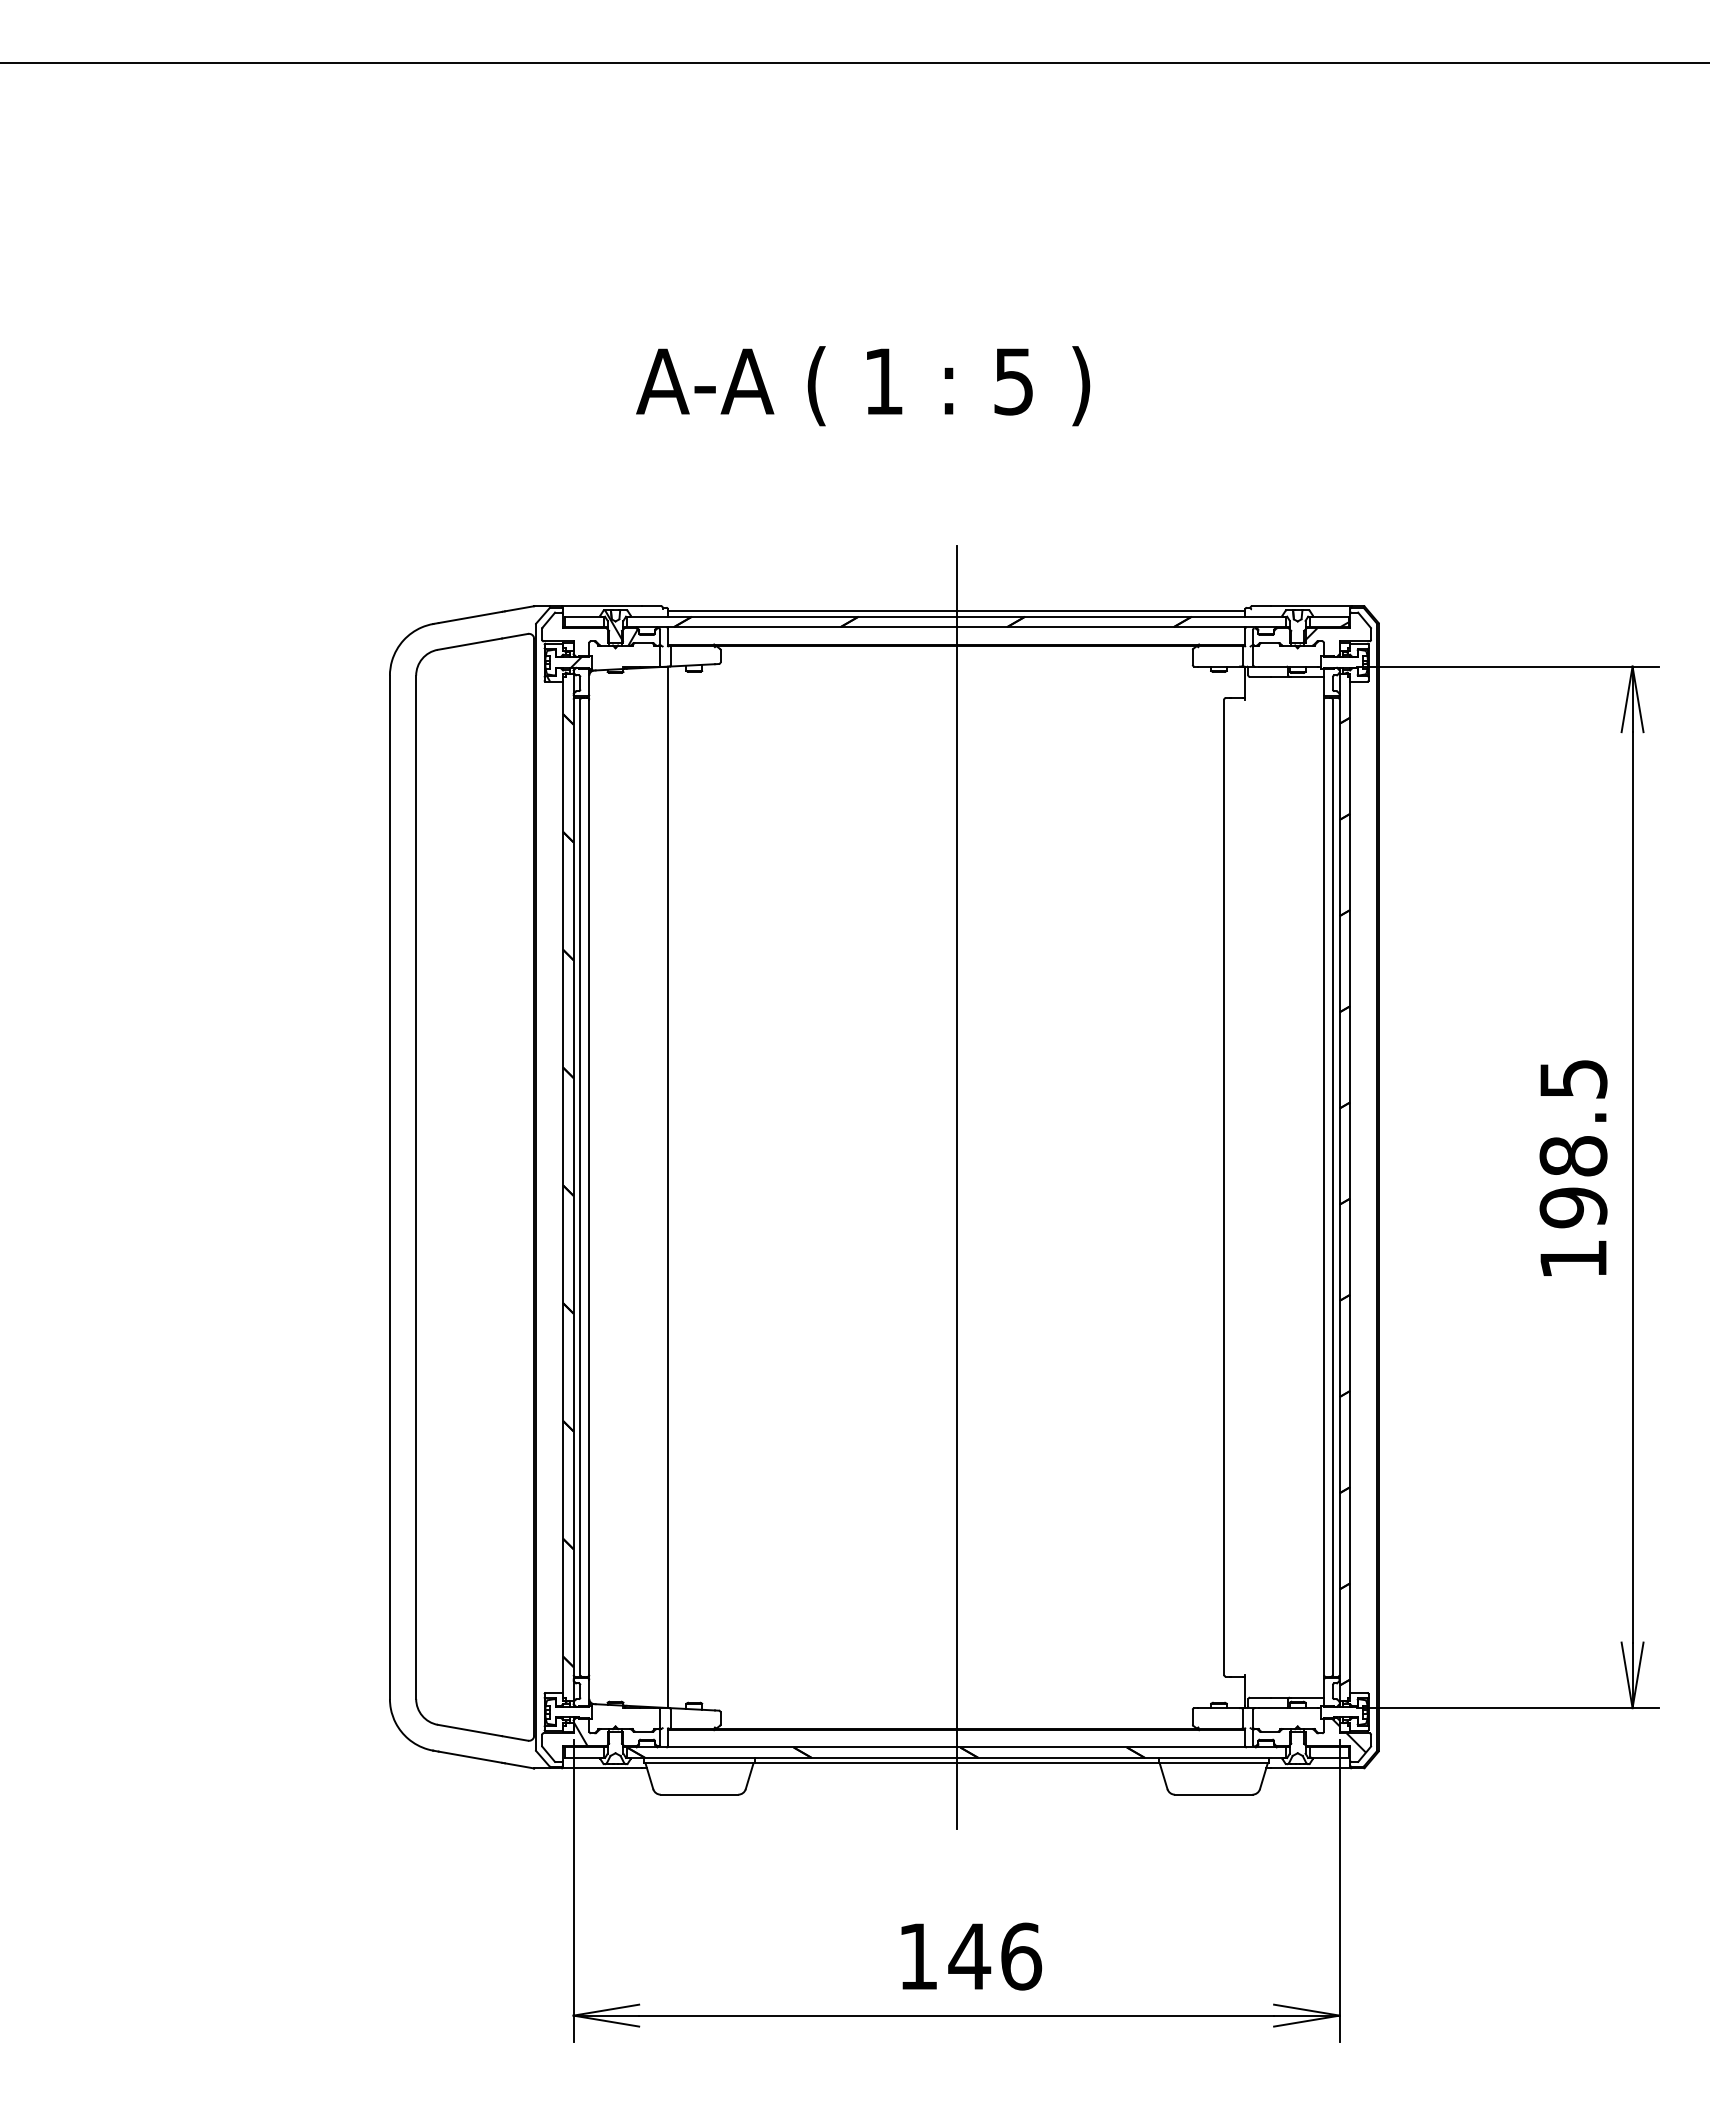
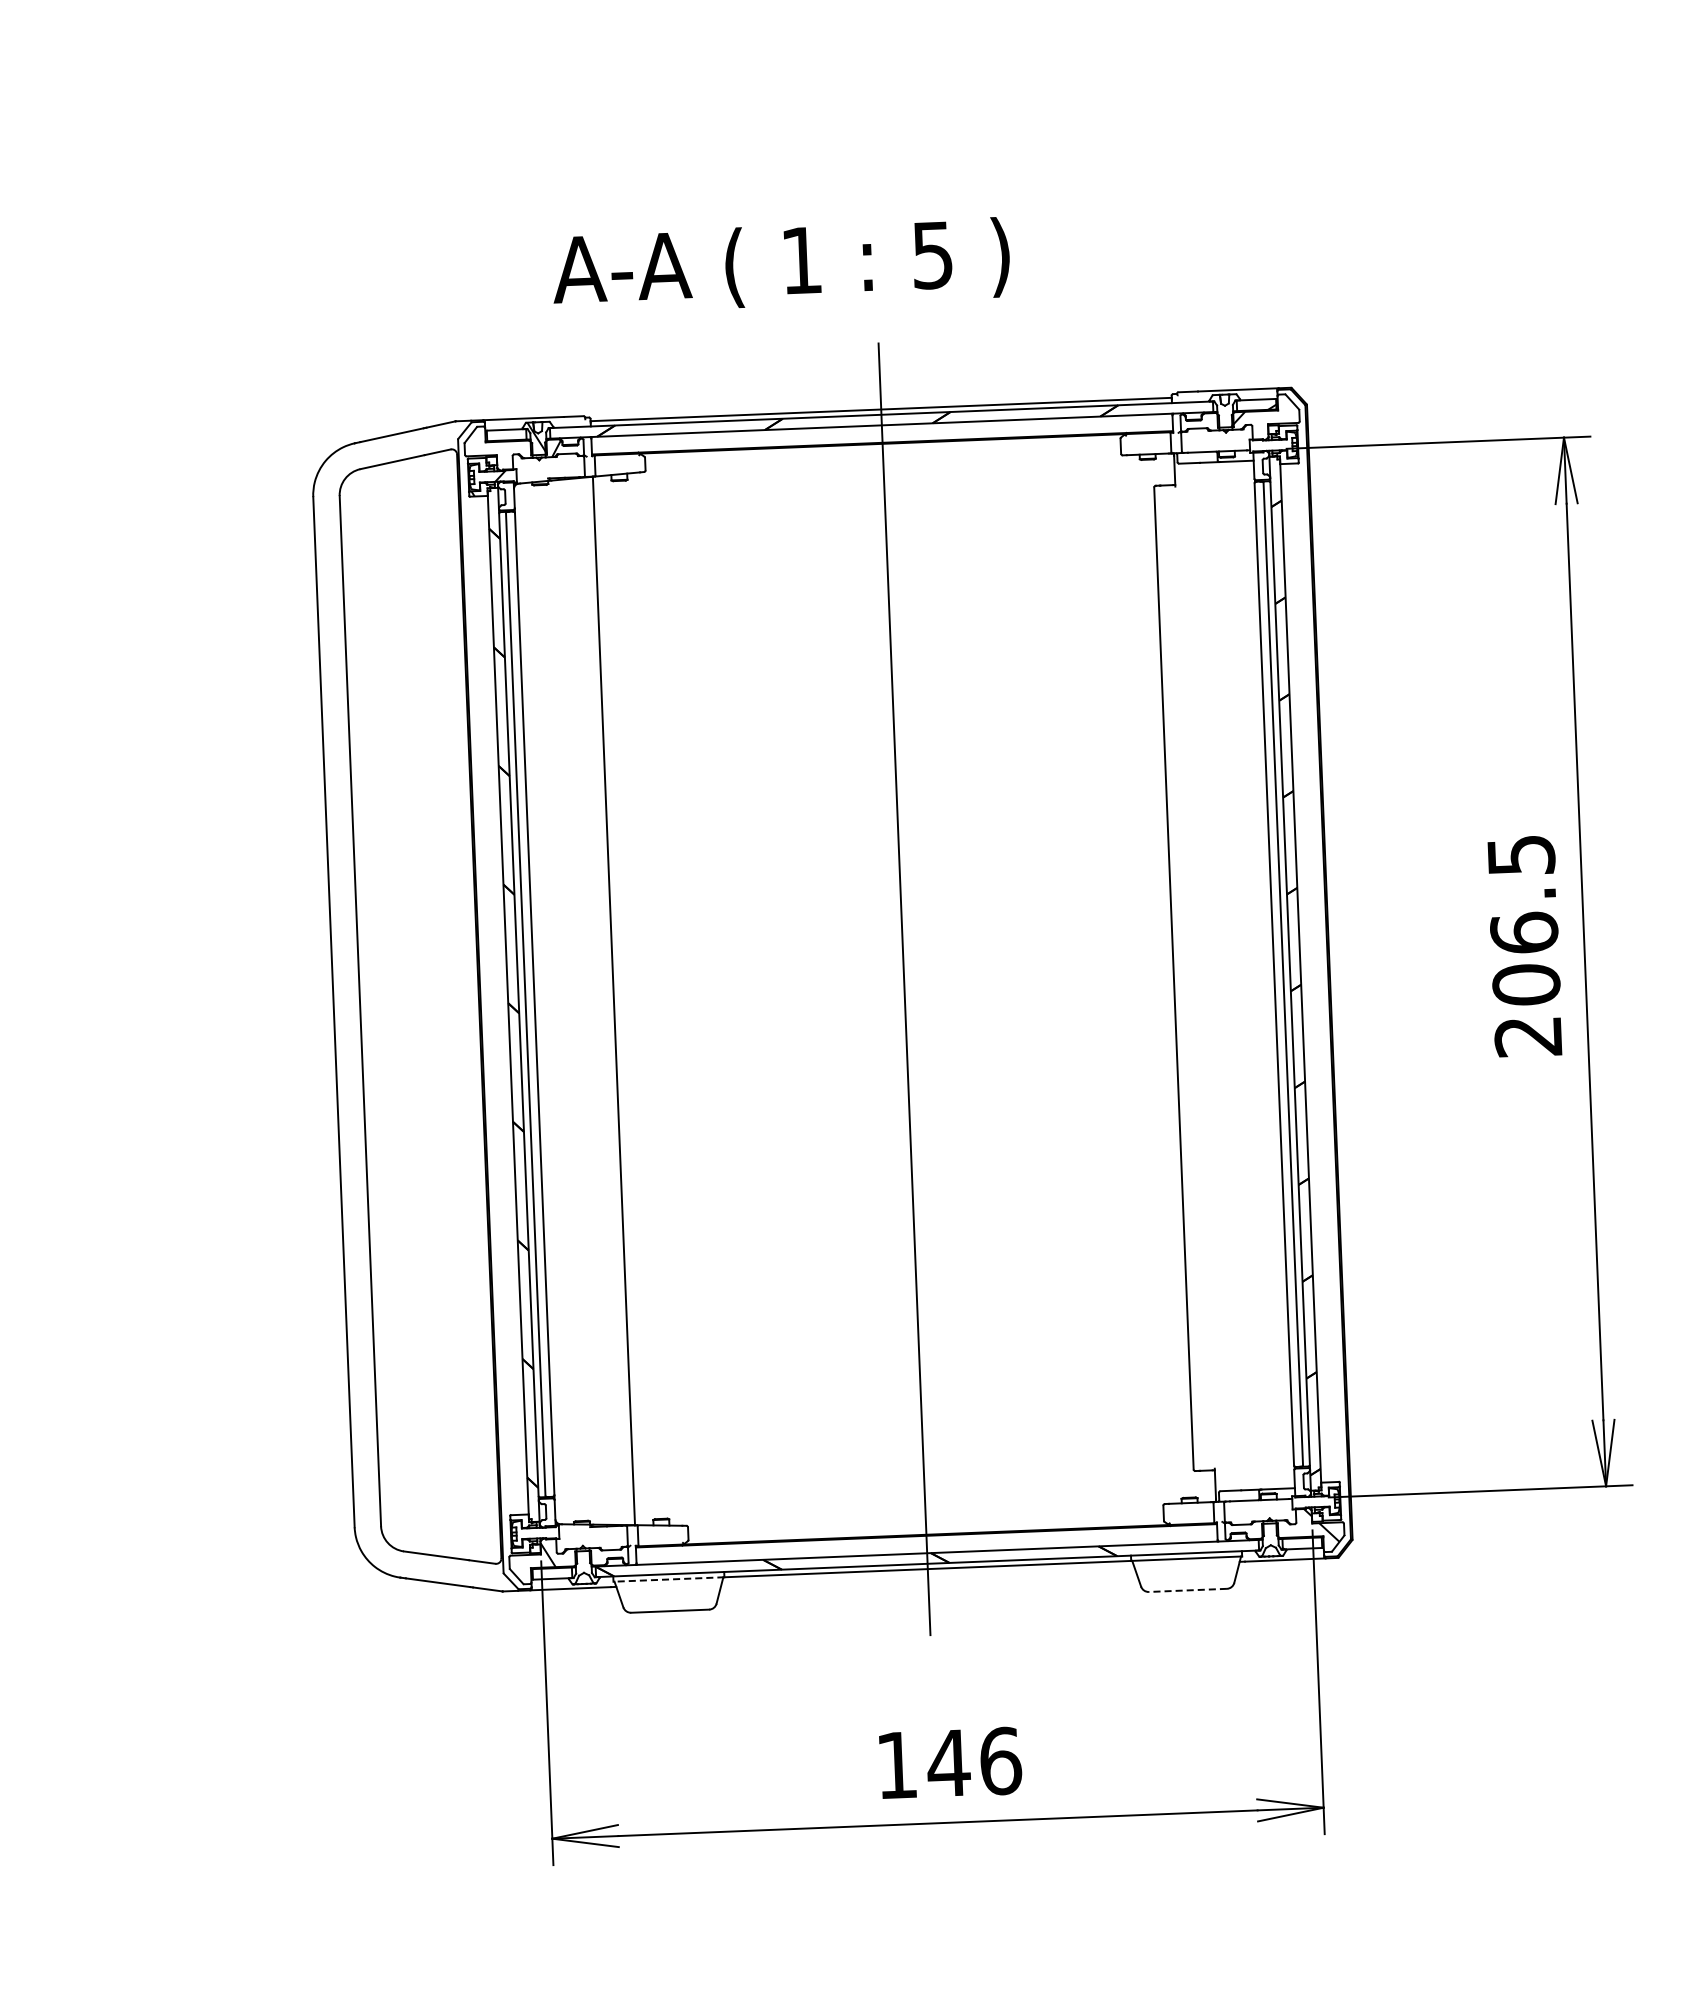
text: (863, 386) -> (781, 266), moved
text: (1573, 1206) -> (1526, 983), 198.5 -> 206.5
line: (699, 1763) -> (668, 1579), solid -> dashed
line: (1213, 1794) -> (1187, 1590), solid -> dashed

